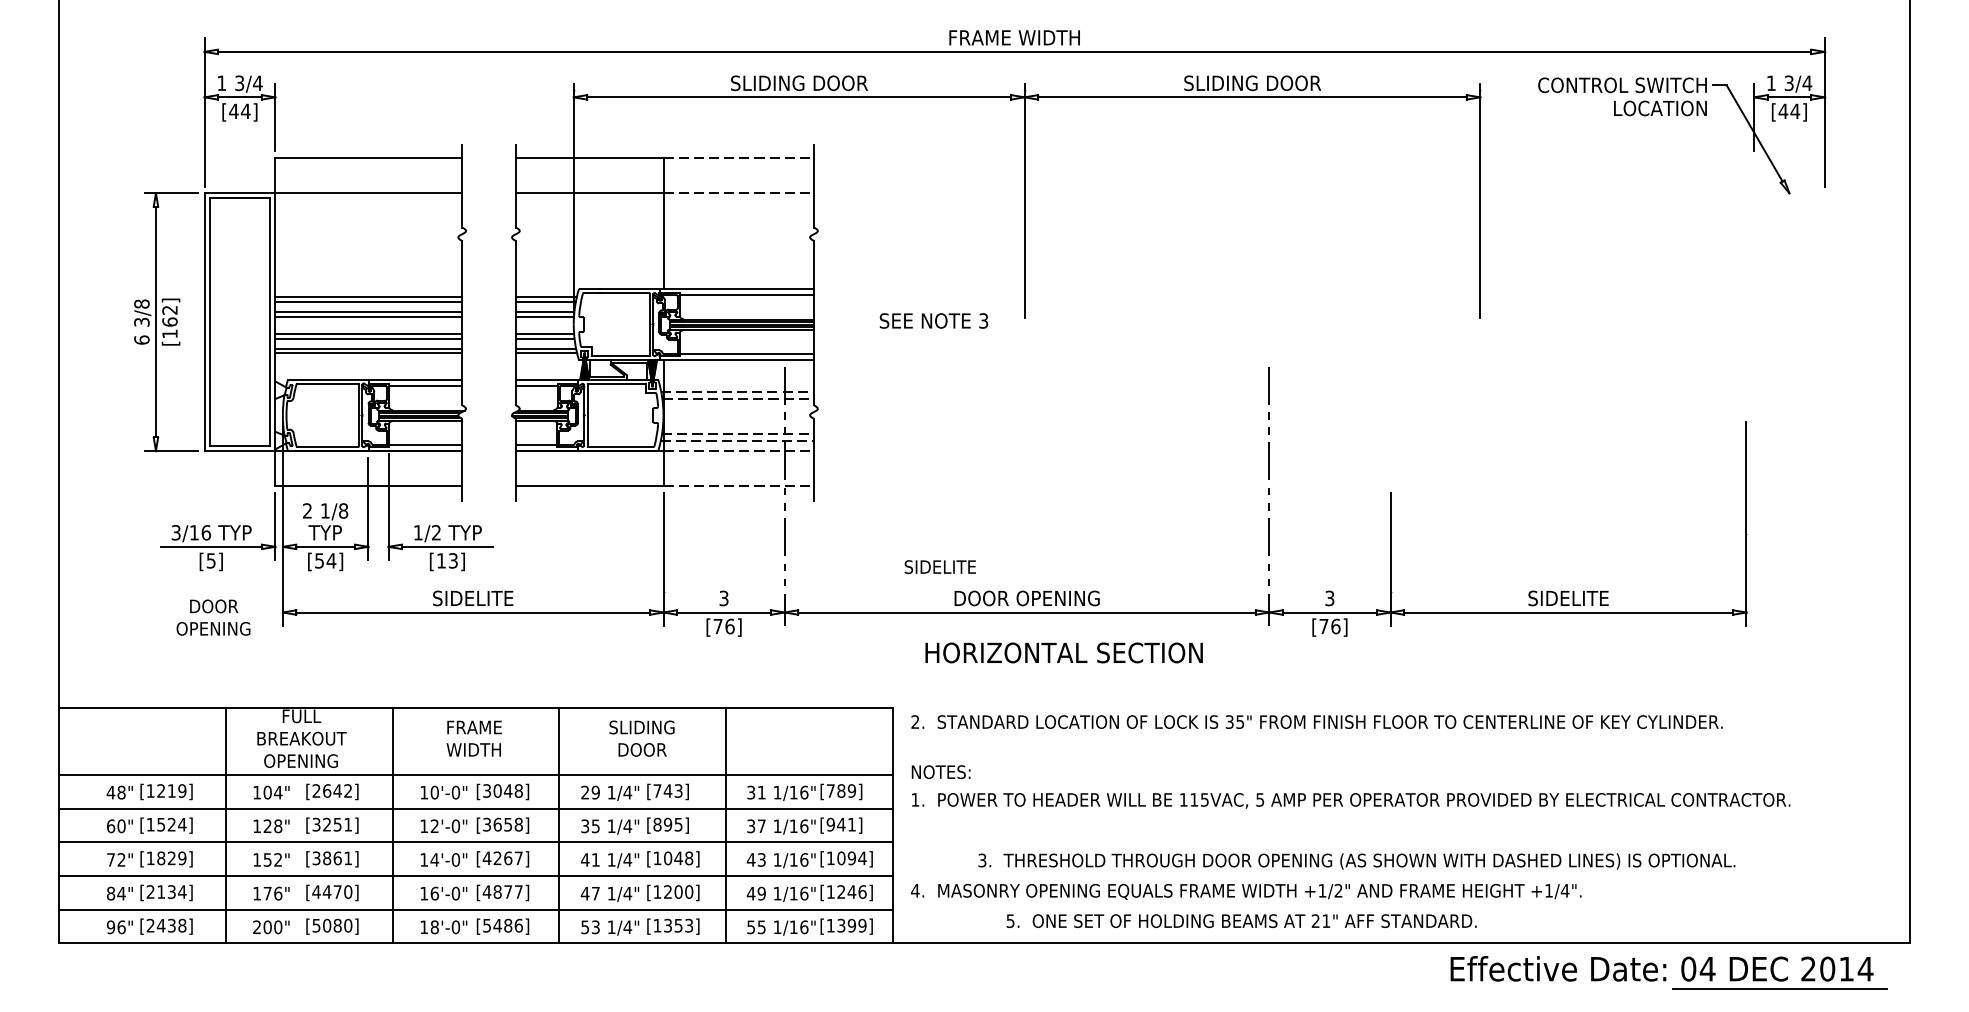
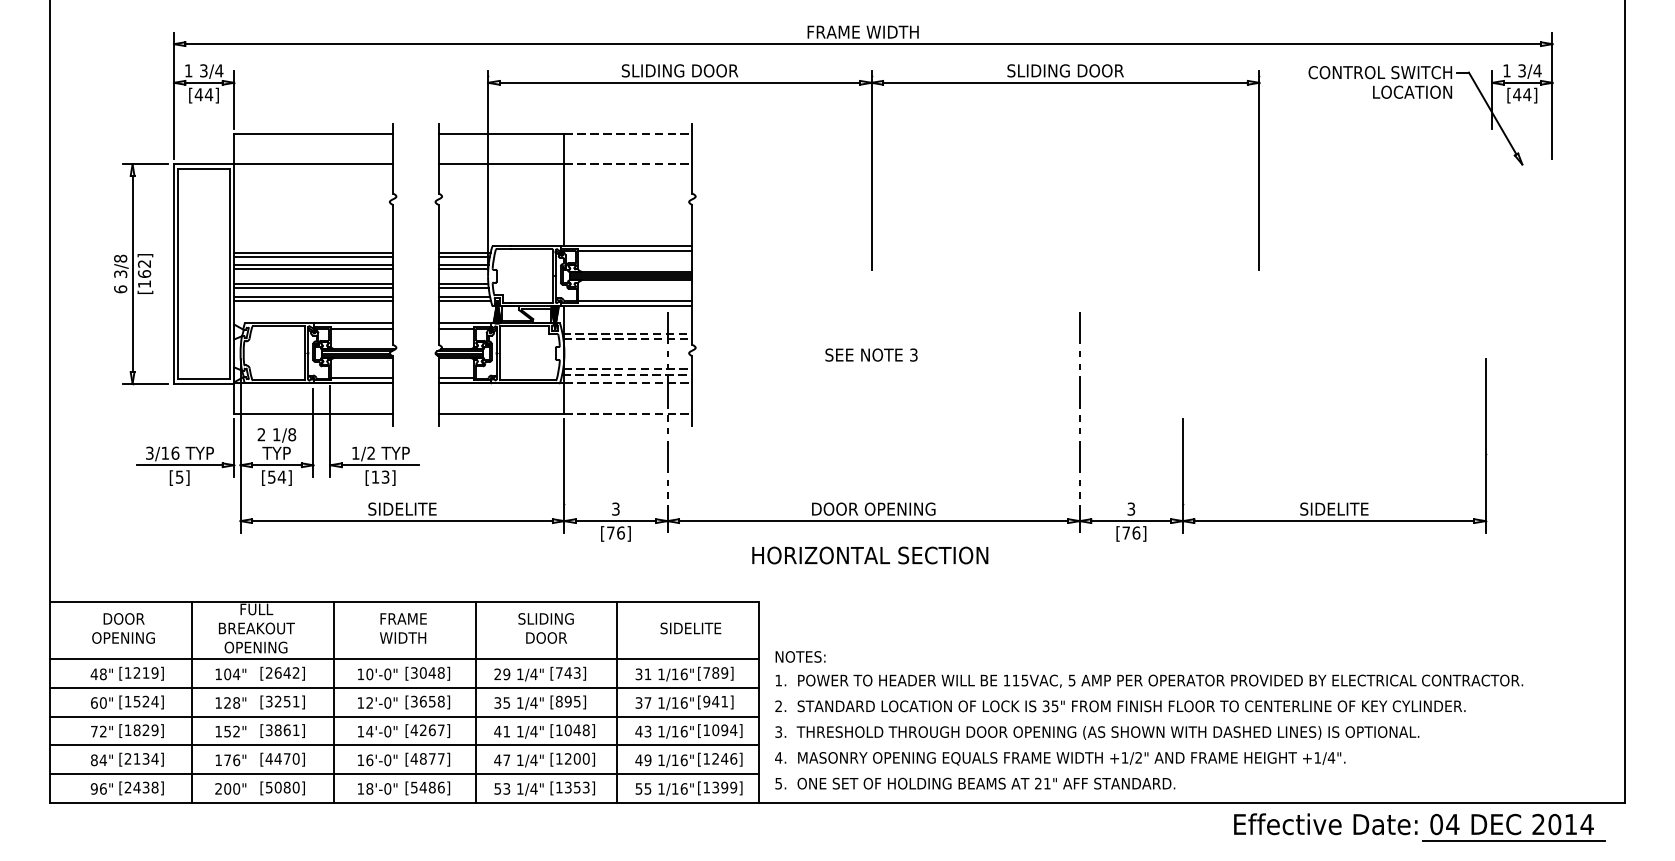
text: (933, 320) -> (871, 354), moved
text: (939, 567) -> (690, 628), moved
text: (213, 617) -> (123, 628), moved
text: (1064, 652) -> (870, 555), moved
text: (1317, 722) -> (1120, 706), moved
text: (1357, 860) -> (1097, 732), moved
text: (1241, 920) -> (975, 783), moved

